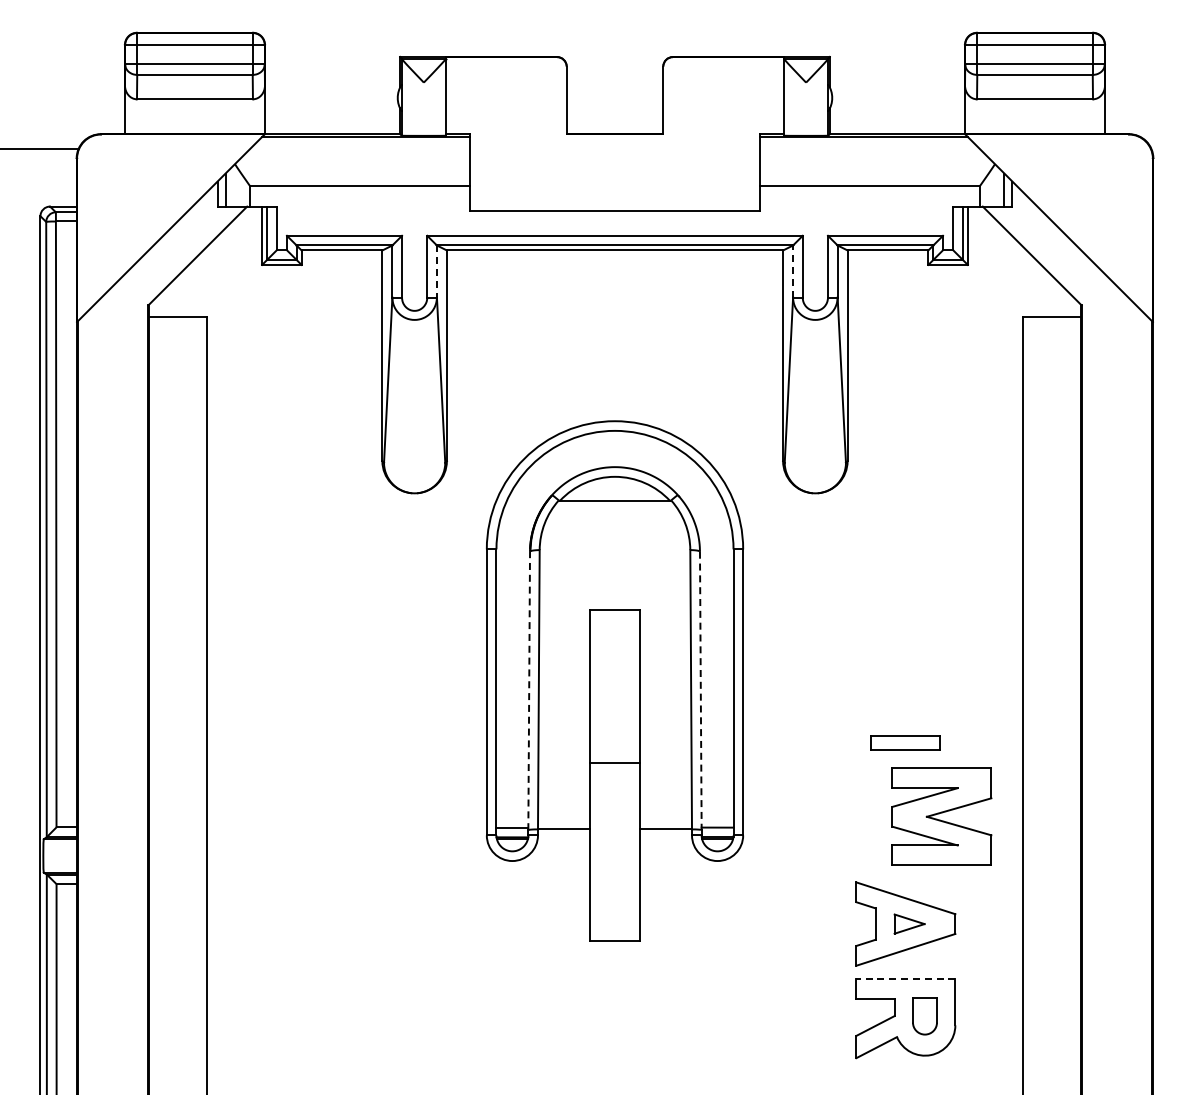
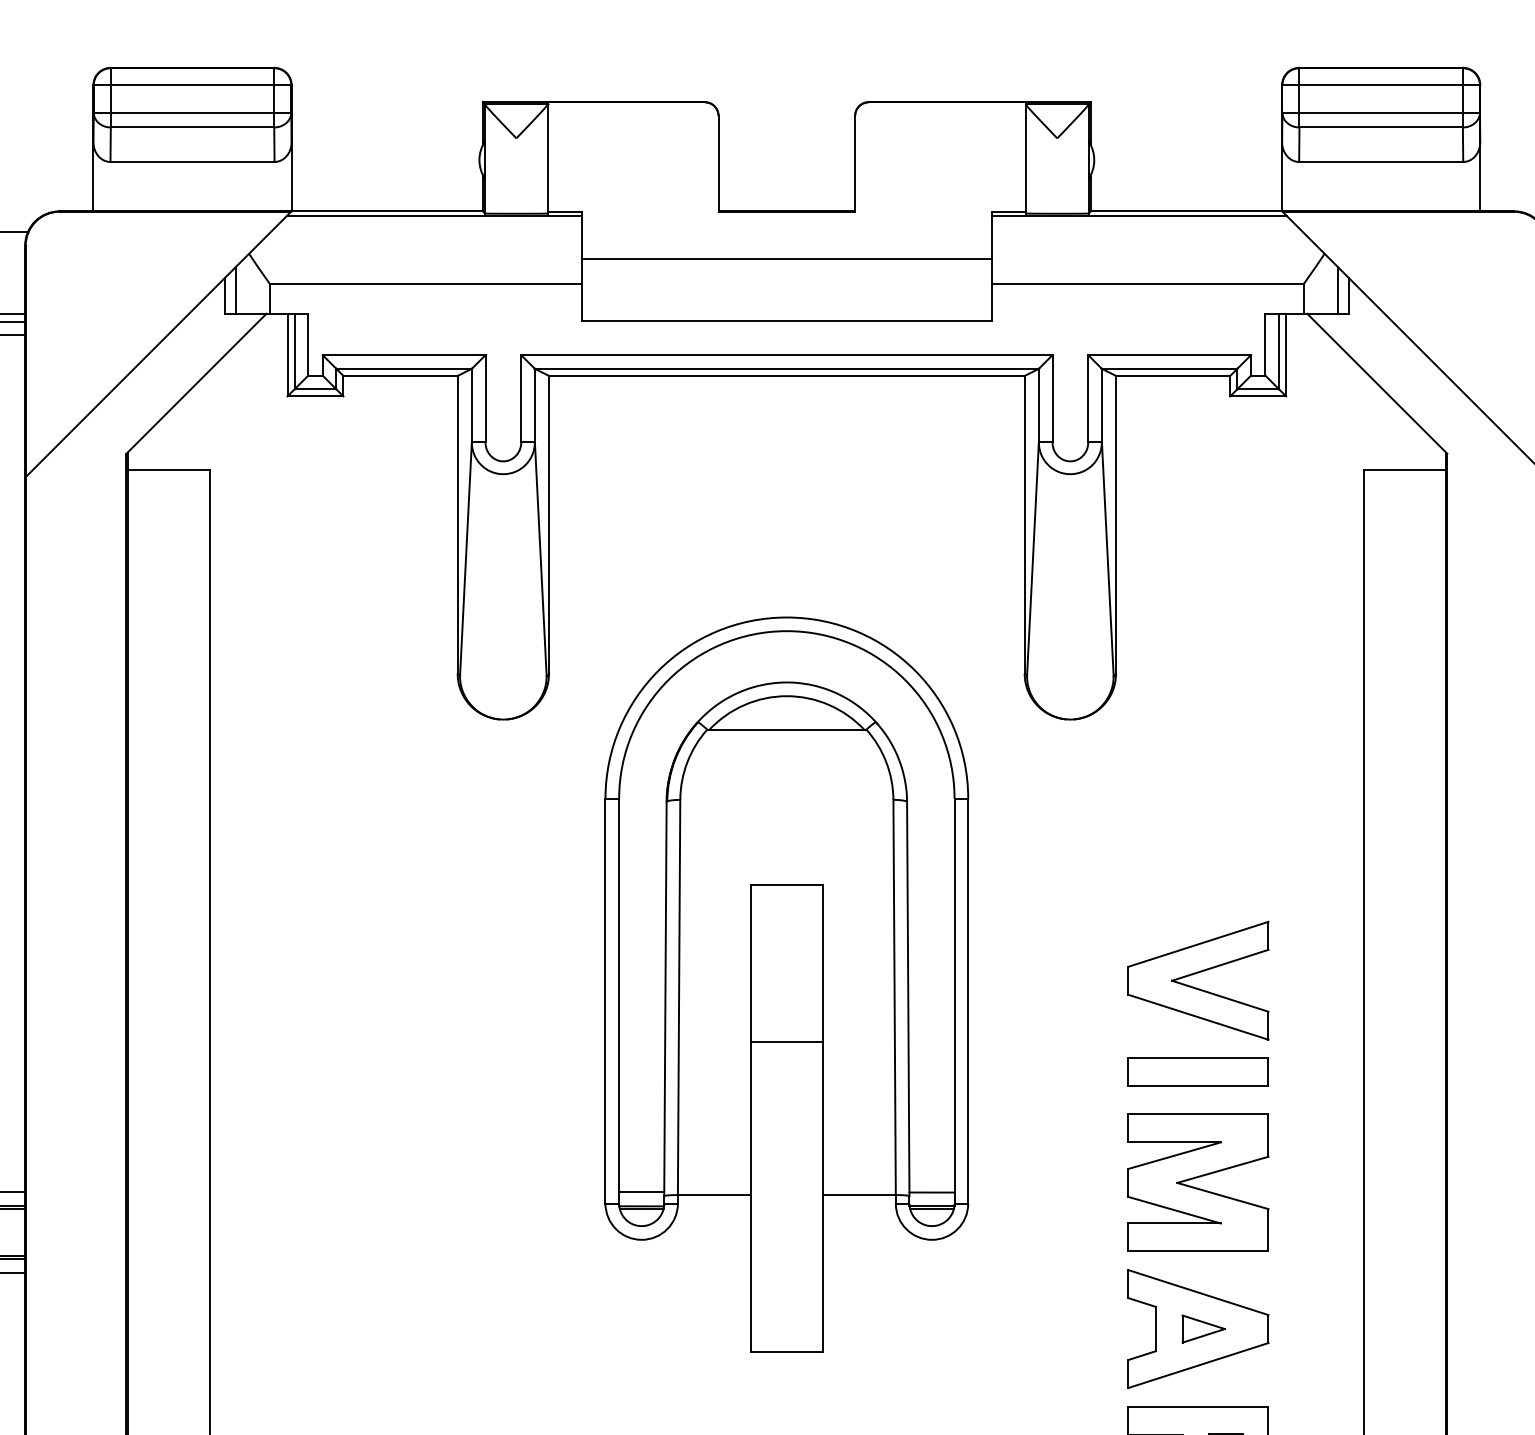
line: (614, 168) -> (786, 259), added
line: (793, 271) -> (1039, 405), dashed -> solid
line: (436, 272) -> (534, 407), dashed -> solid
part: (905, 677) -> (1197, 980), added
line: (529, 690) -> (665, 998), dashed -> solid
line: (700, 691) -> (907, 999), dashed -> solid
part: (905, 742) -> (1197, 1072), size x1.43
line: (614, 762) -> (786, 1042), moved
part: (941, 816) -> (1197, 1182), moved
line: (905, 978) -> (1197, 1406), dashed -> solid

